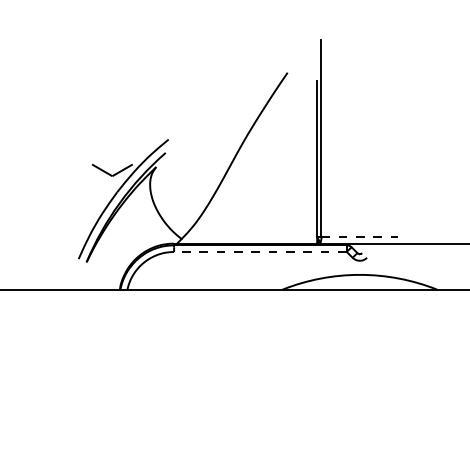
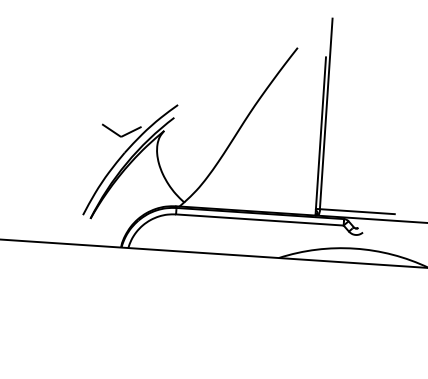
line: (359, 236) -> (356, 211), dashed -> solid
line: (259, 251) -> (258, 219), dashed -> solid

